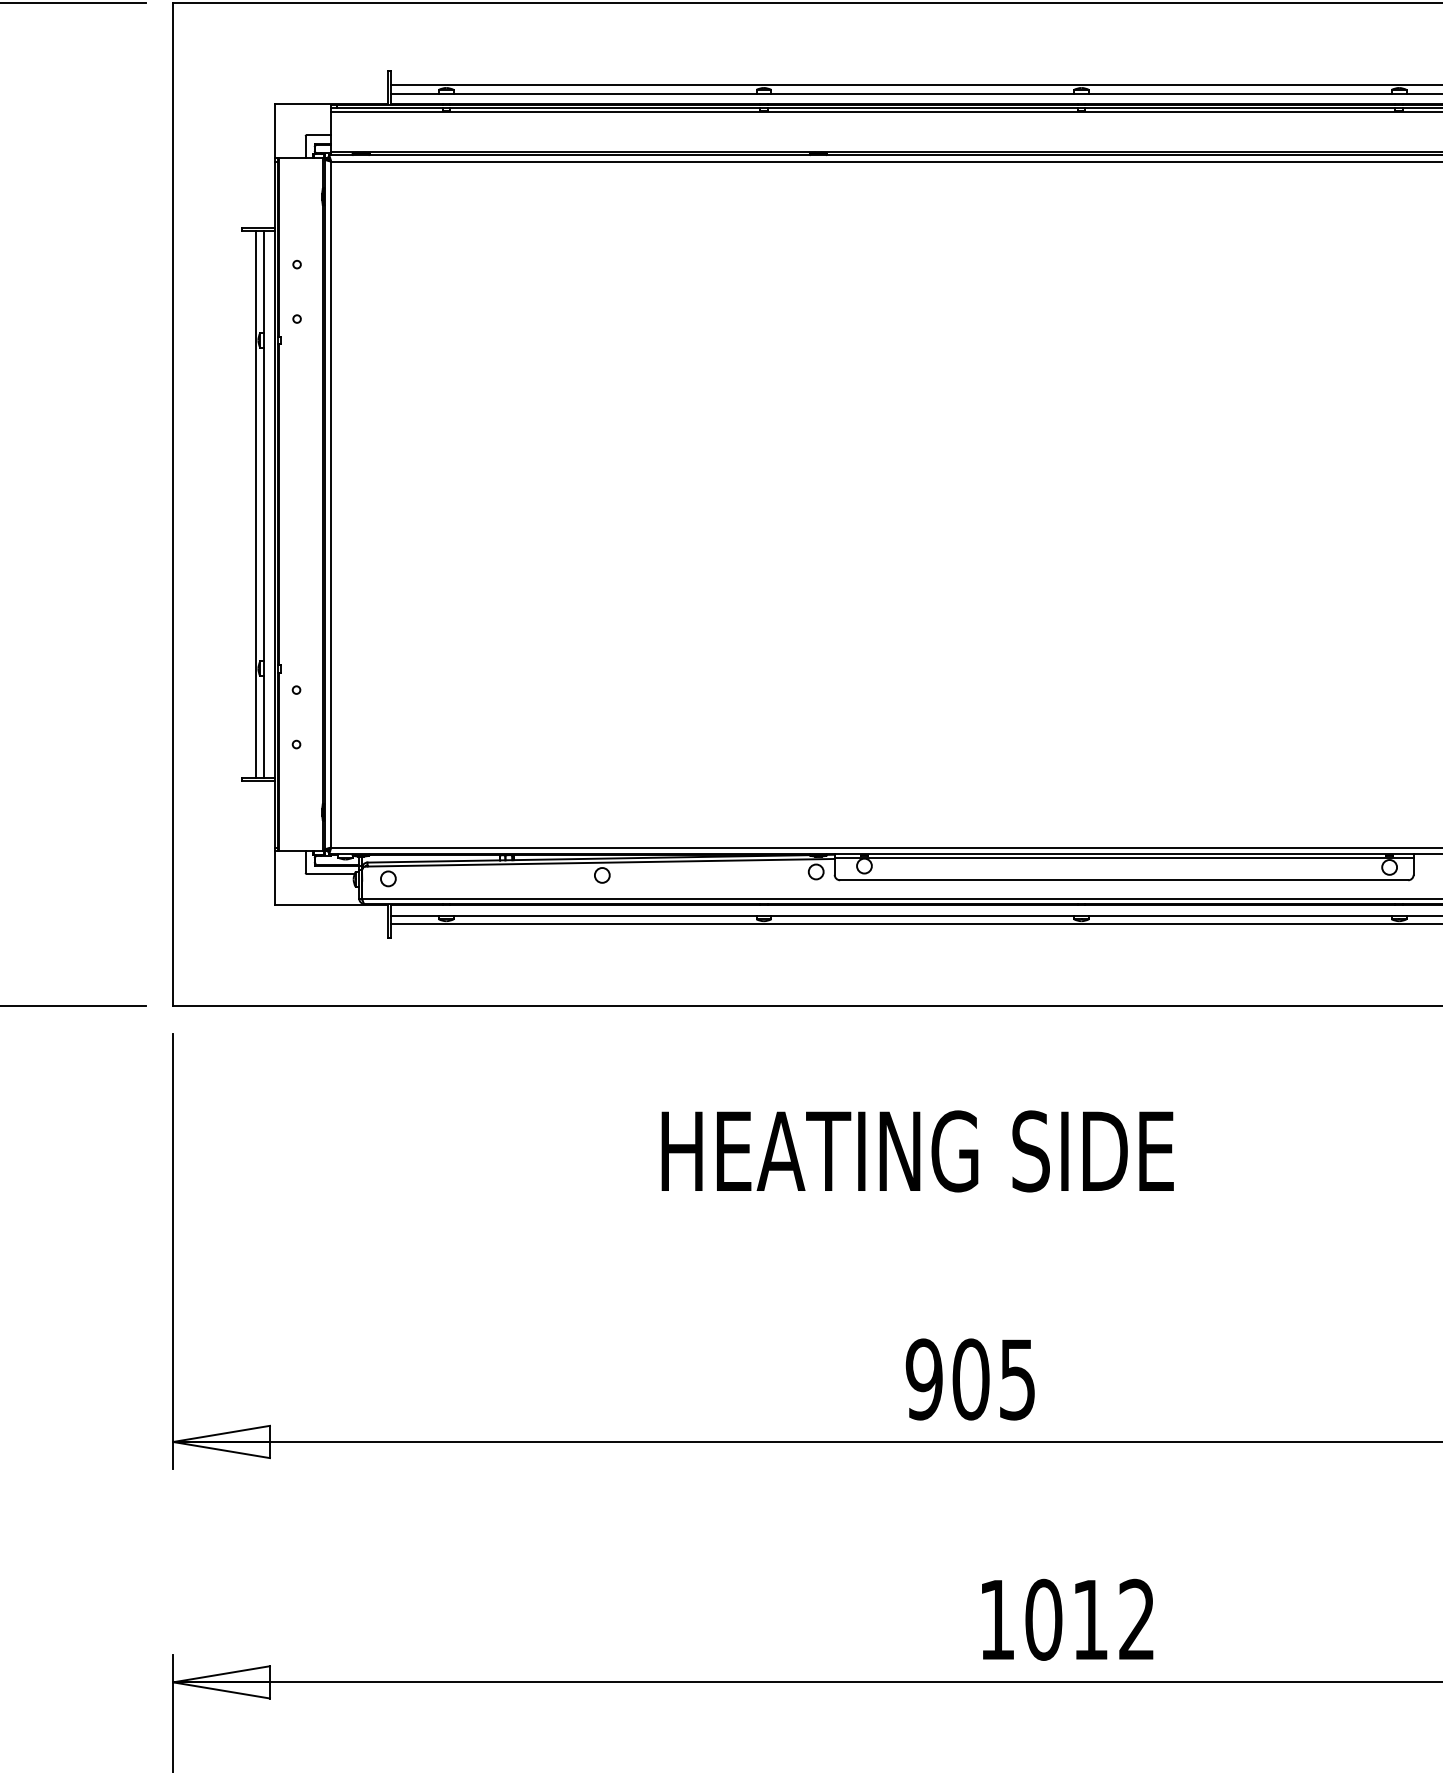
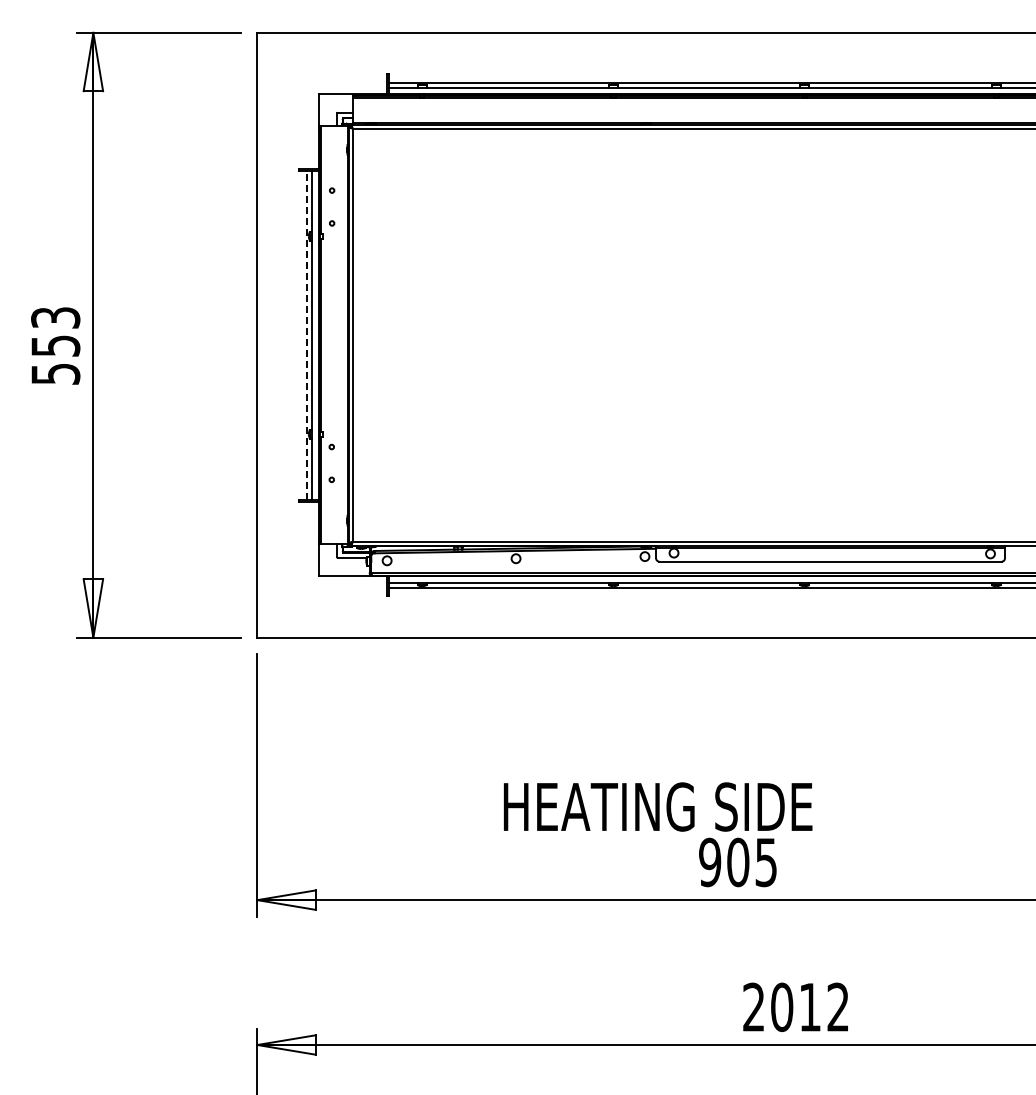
line: (256, 505) -> (307, 335), solid -> dashed
text: (916, 1150) -> (657, 806), moved
text: (996, 1618) -> (753, 1006), 1012 -> 2012

